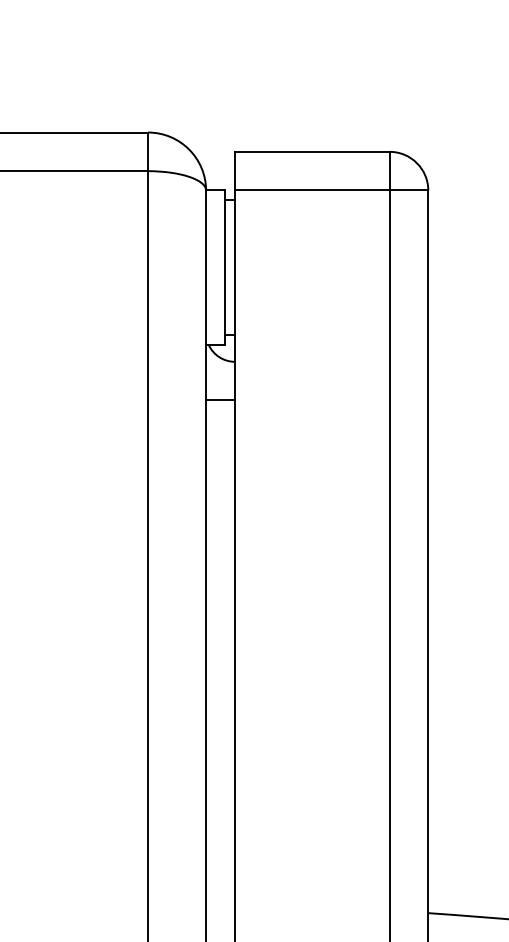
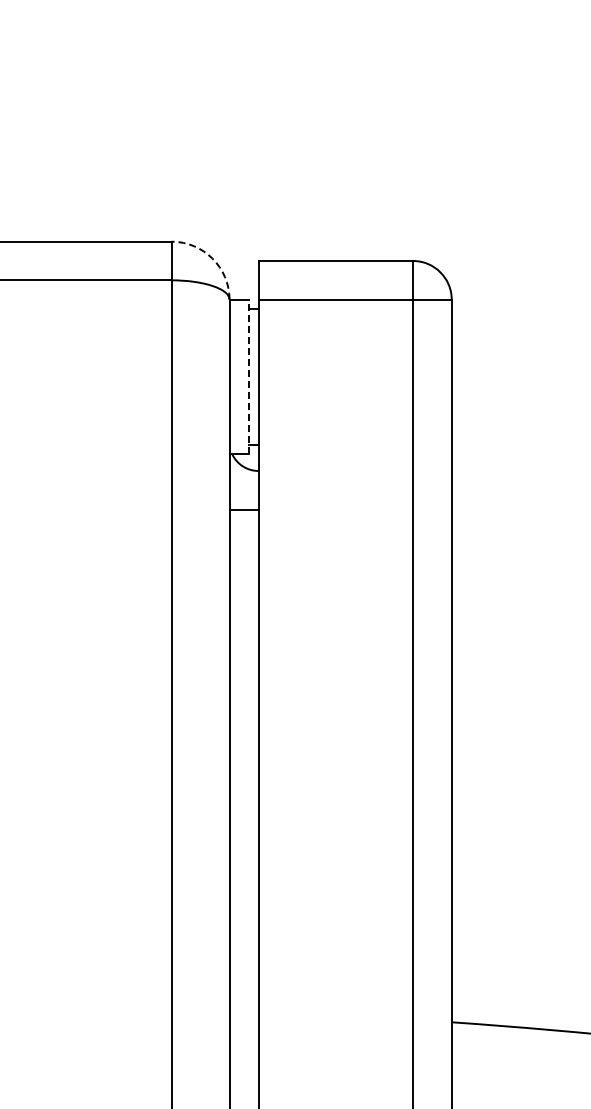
arc: (189, 149) -> (212, 258), solid -> dashed
line: (225, 267) -> (248, 376), solid -> dashed

